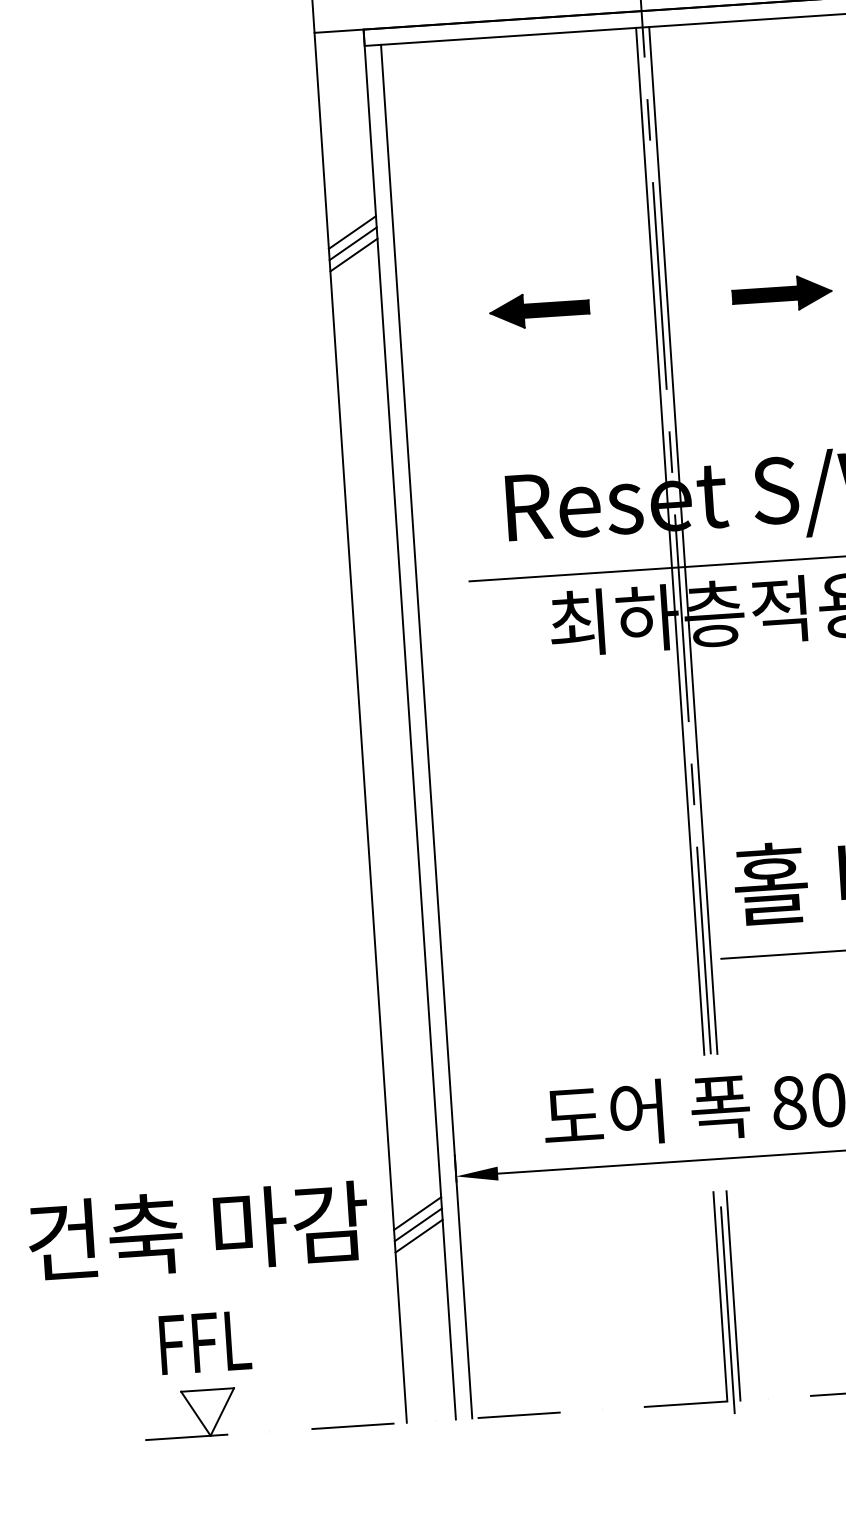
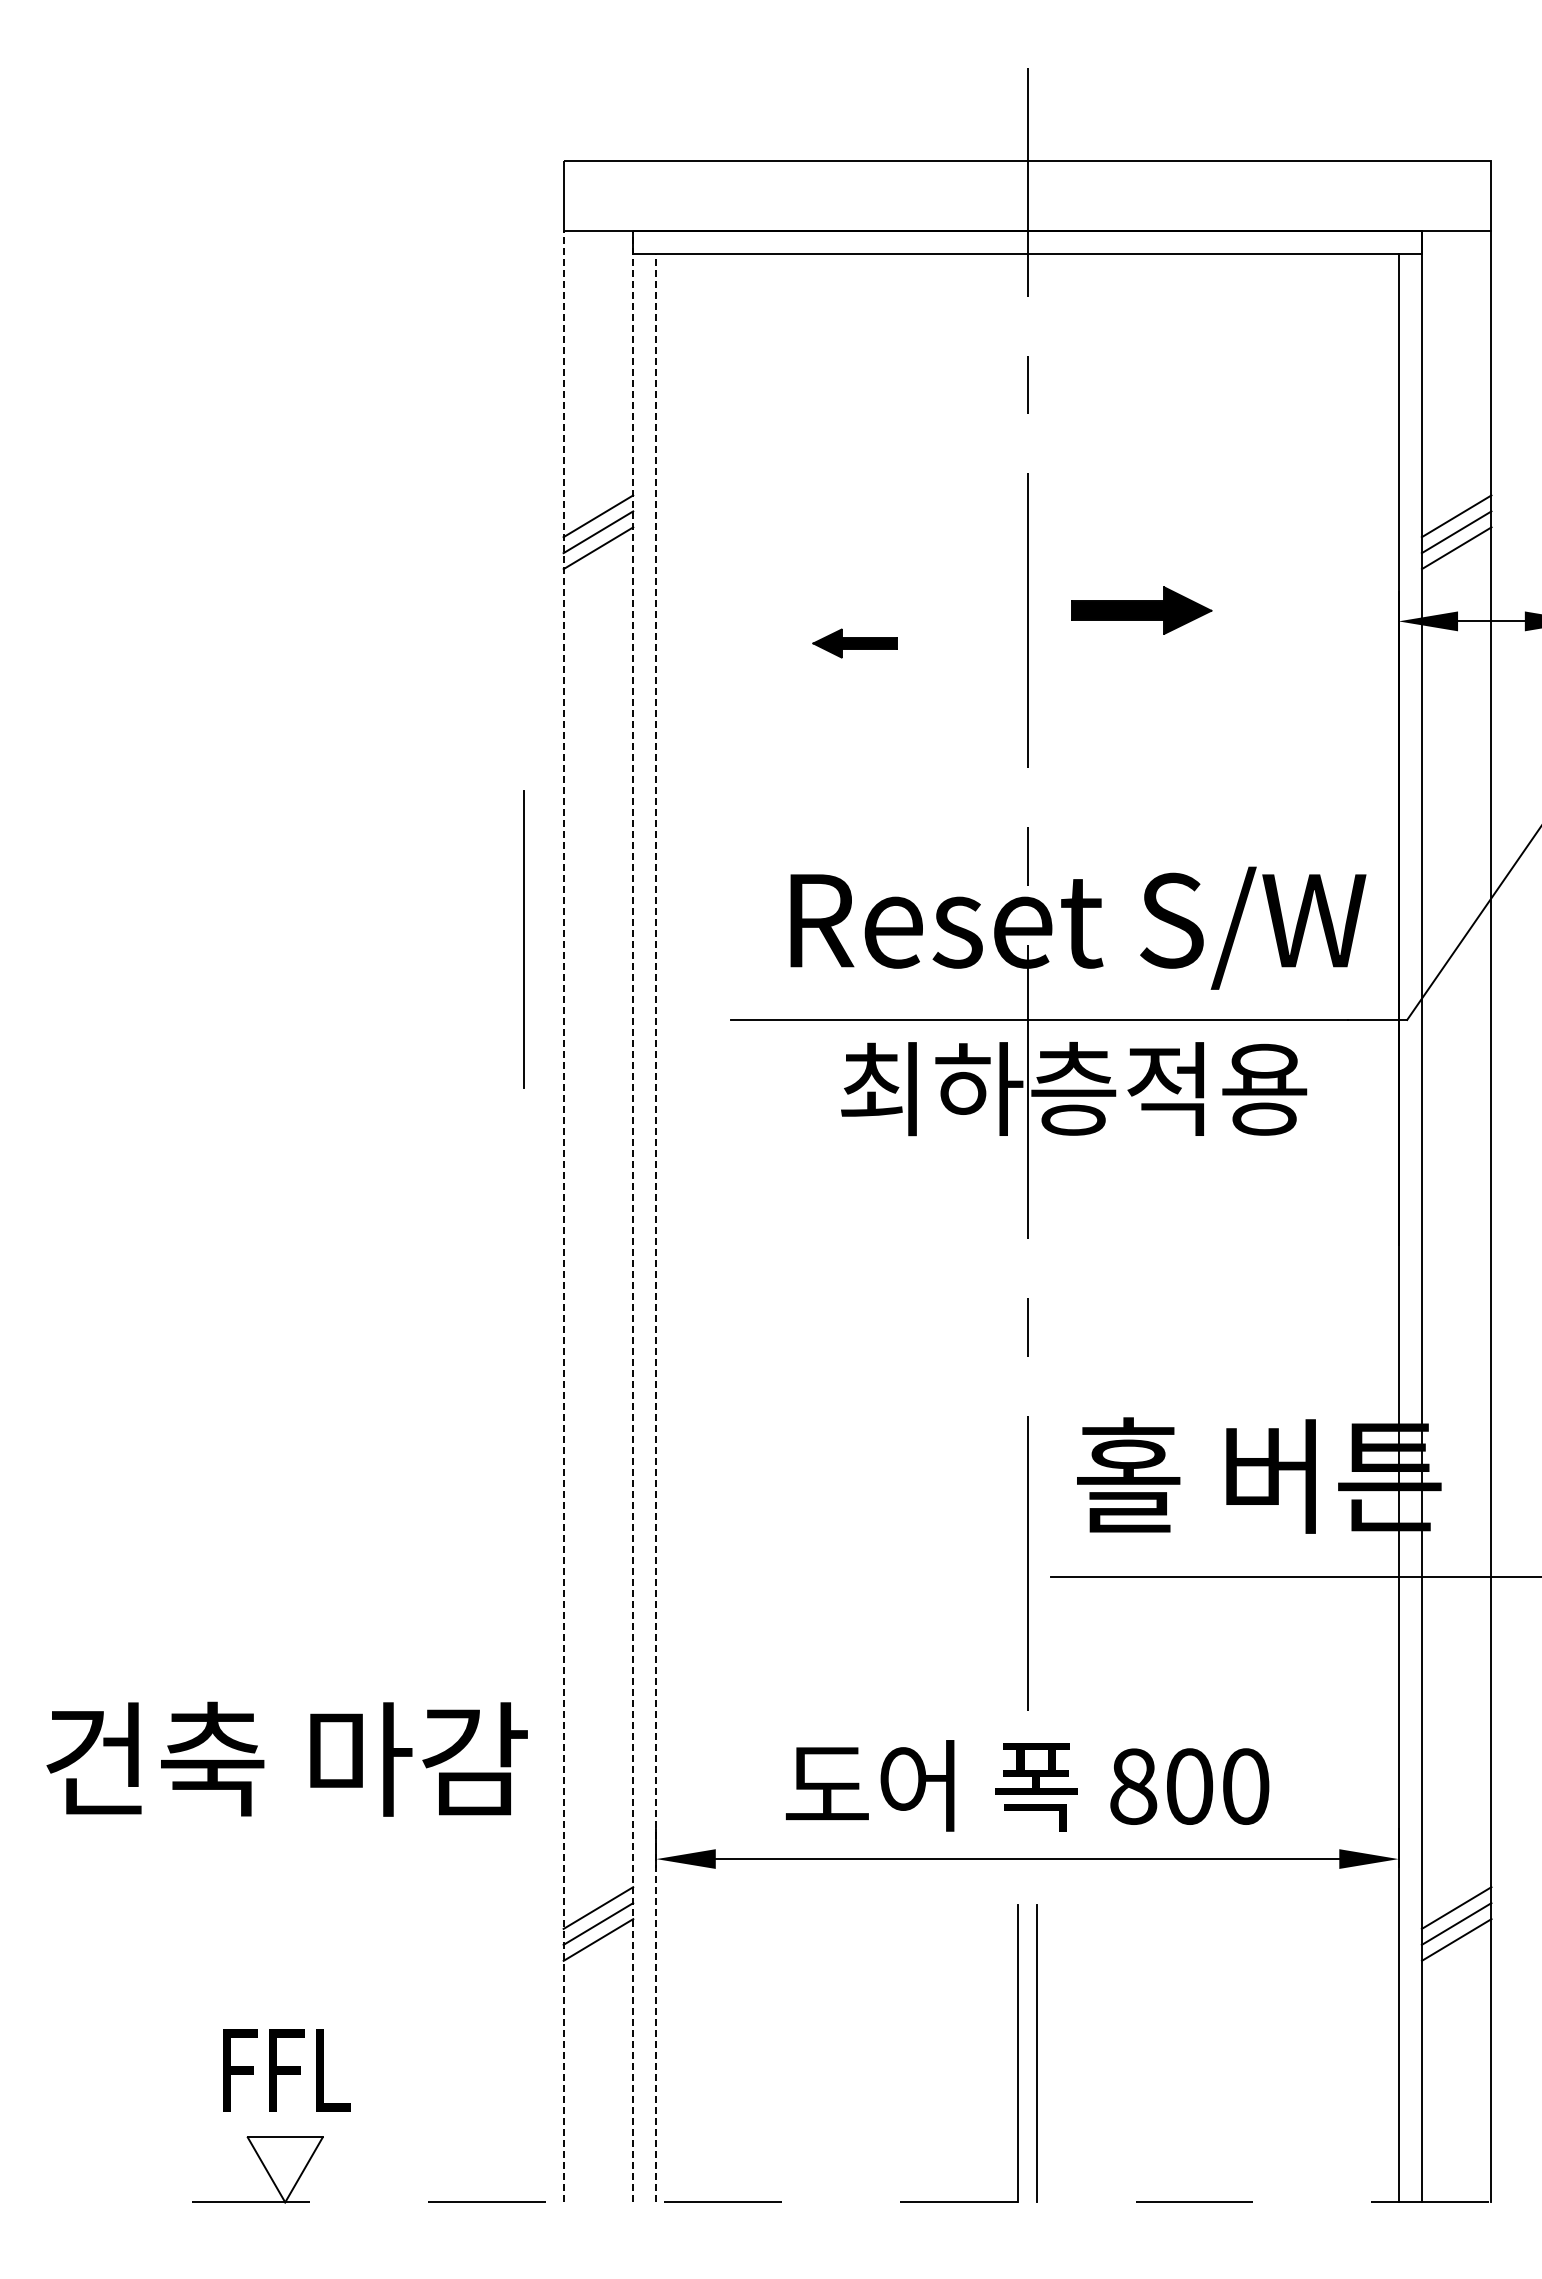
part: (782, 294) -> (1141, 610), moved
part: (538, 310) -> (854, 643), size x0.6
line: (319, 534) -> (523, 939), added
line: (683, 539) -> (1036, 981), removed
line: (670, 540) -> (1018, 981), removed
line: (409, 724) -> (633, 1216), solid -> dashed
line: (360, 727) -> (563, 1216), solid -> dashed
line: (426, 731) -> (656, 1227), solid -> dashed
text: (197, 1230) -> (286, 1758), moved
line: (727, 1302) -> (1027, 2062), removed

